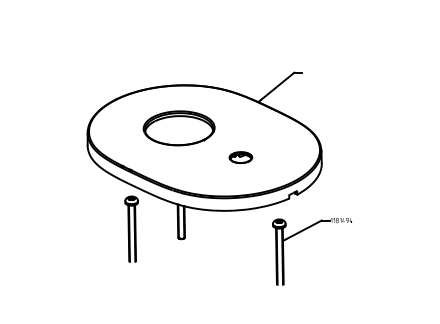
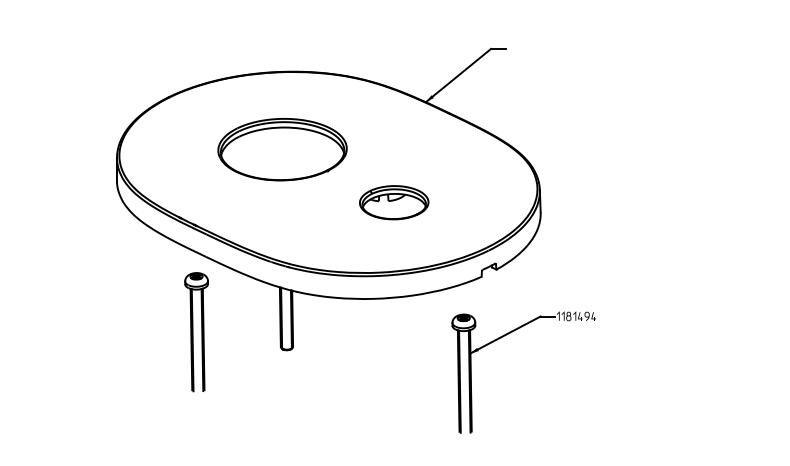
part: (240, 157) -> (393, 202), size x1.67

